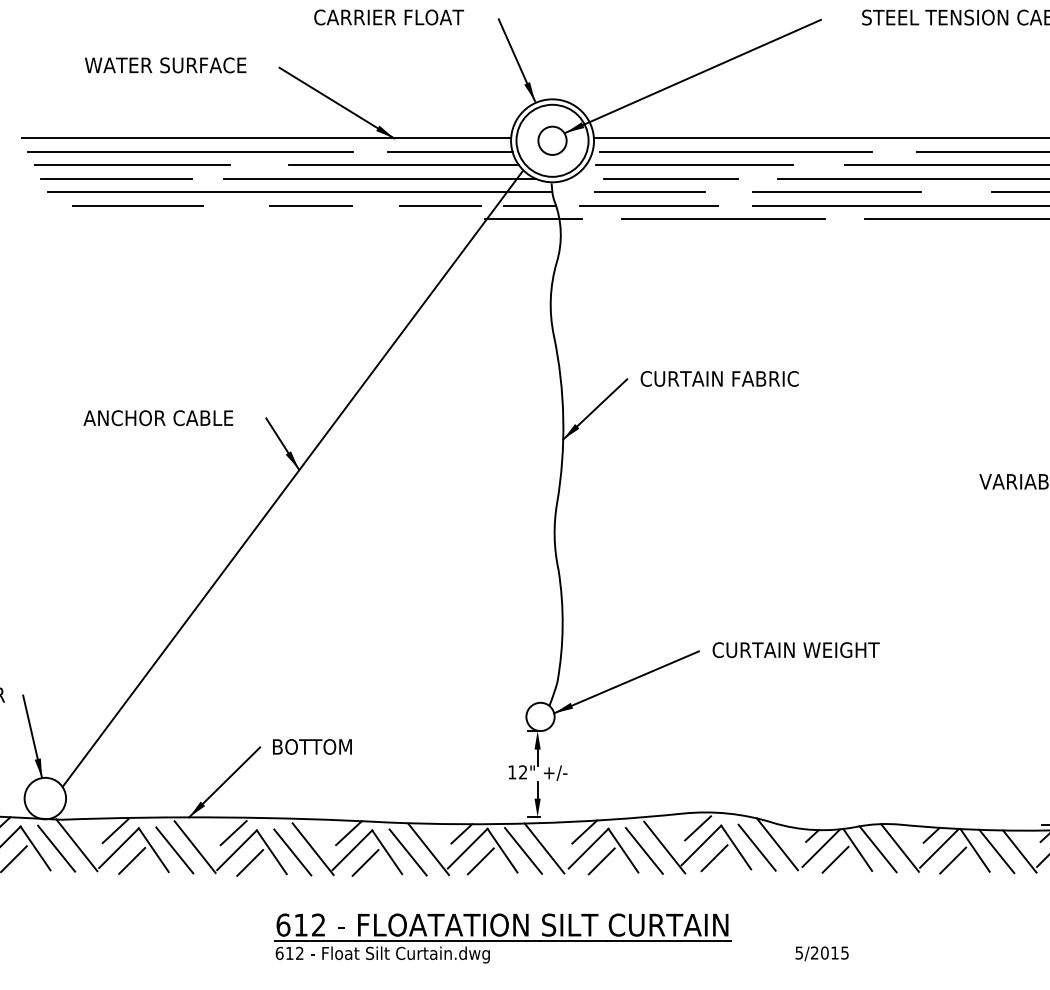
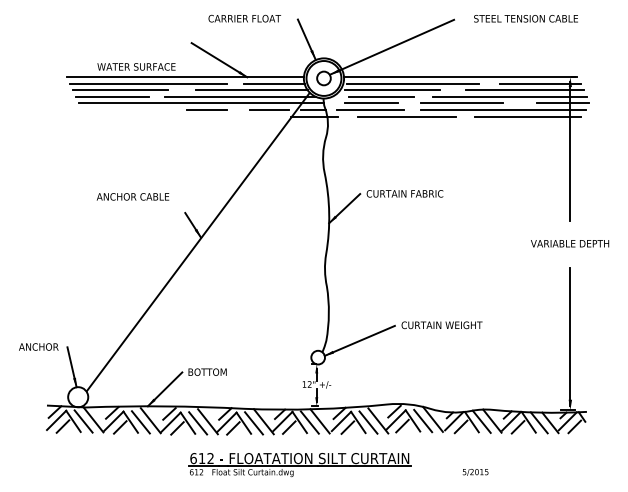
text: (165, 64) -> (136, 66), moved
line: (136, 206) -> (122, 110), removed
text: (157, 417) -> (132, 196), moved
text: (821, 953) -> (475, 472), moved

